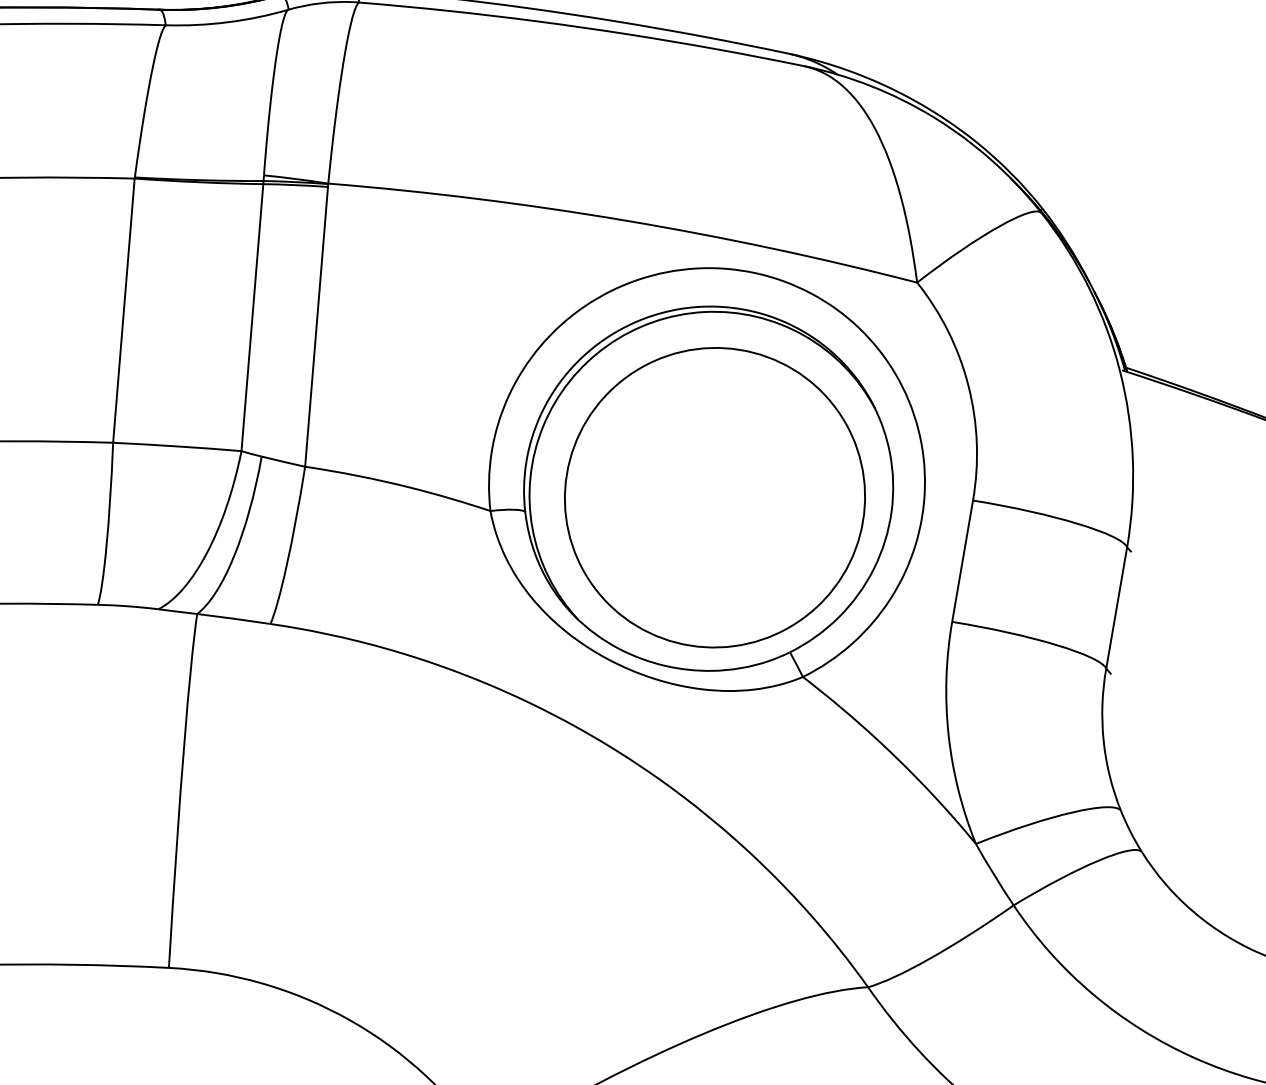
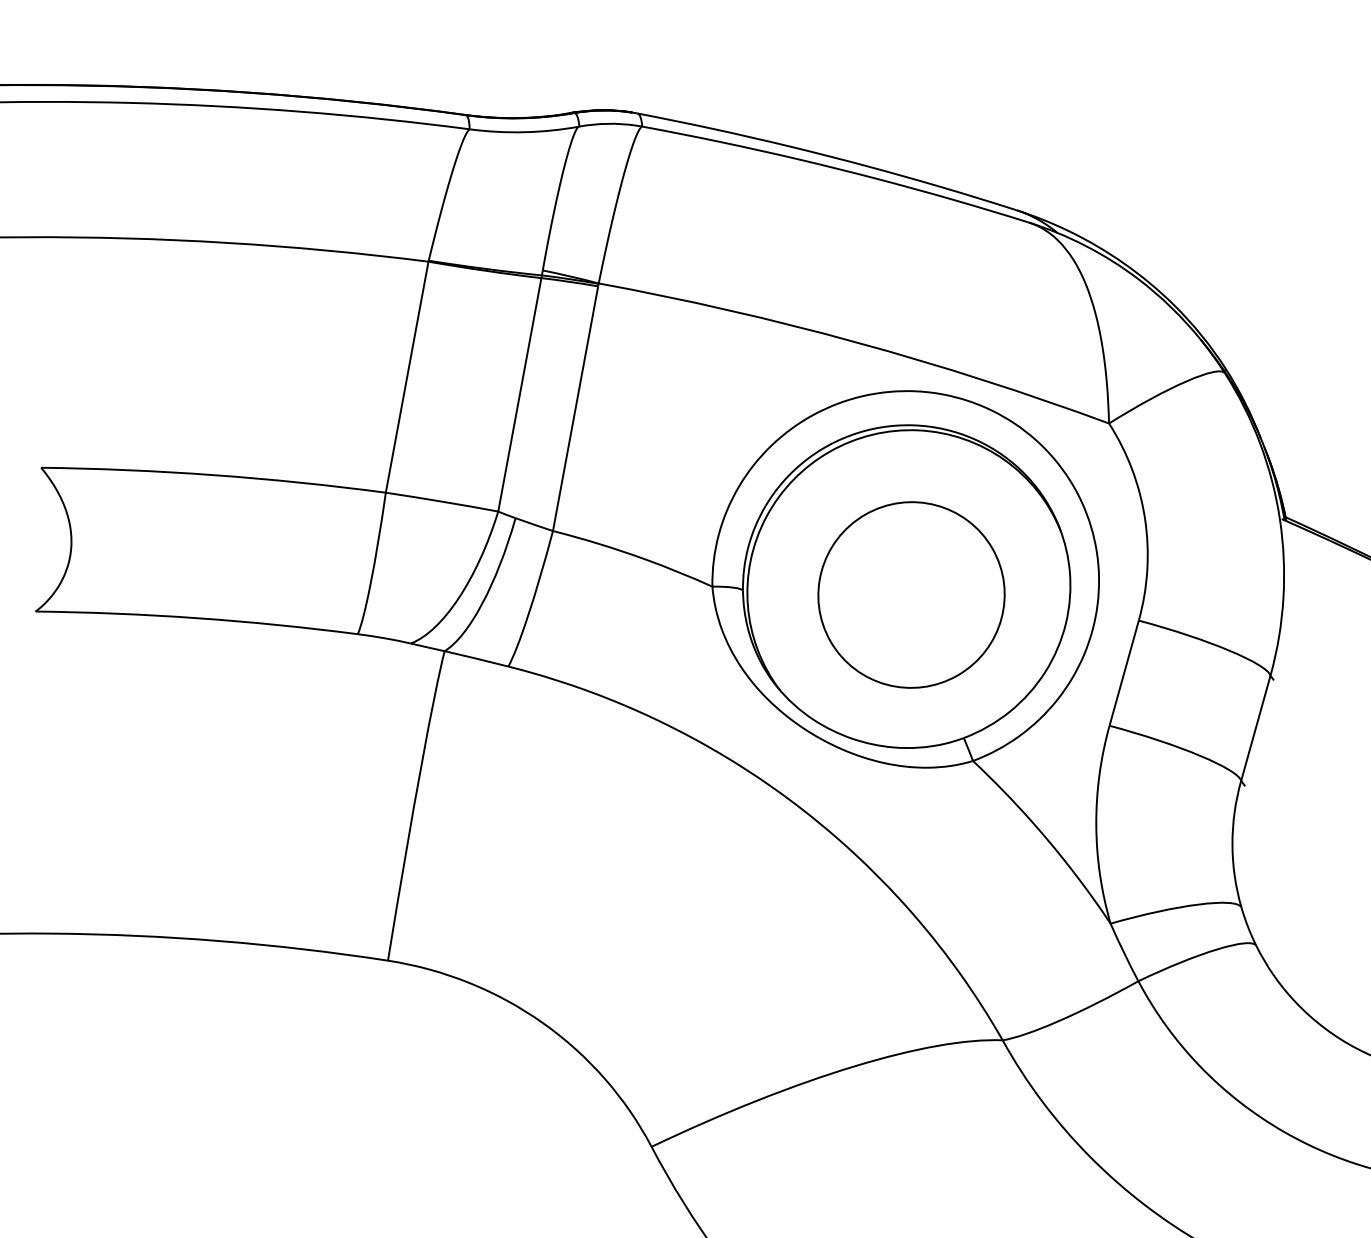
part: (714, 497) -> (911, 594), size x0.7

